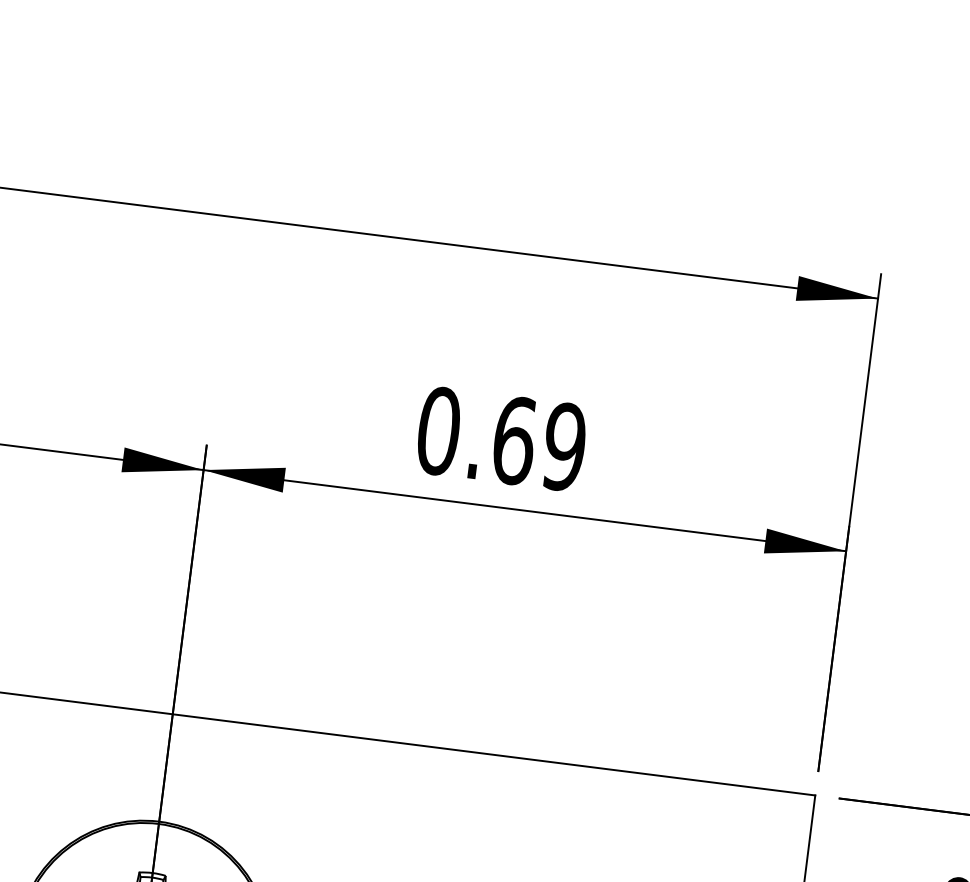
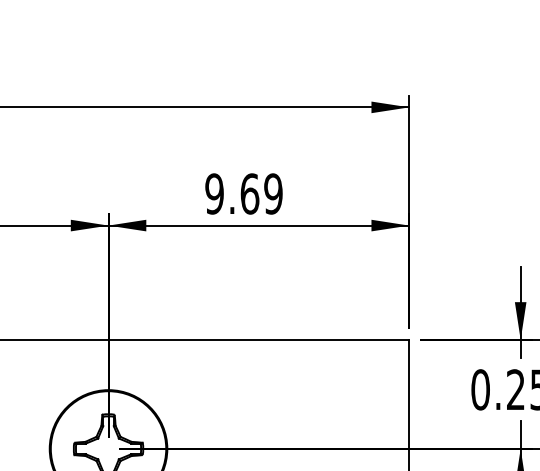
text: (438, 430) -> (214, 193), 0.69 -> 9.69

